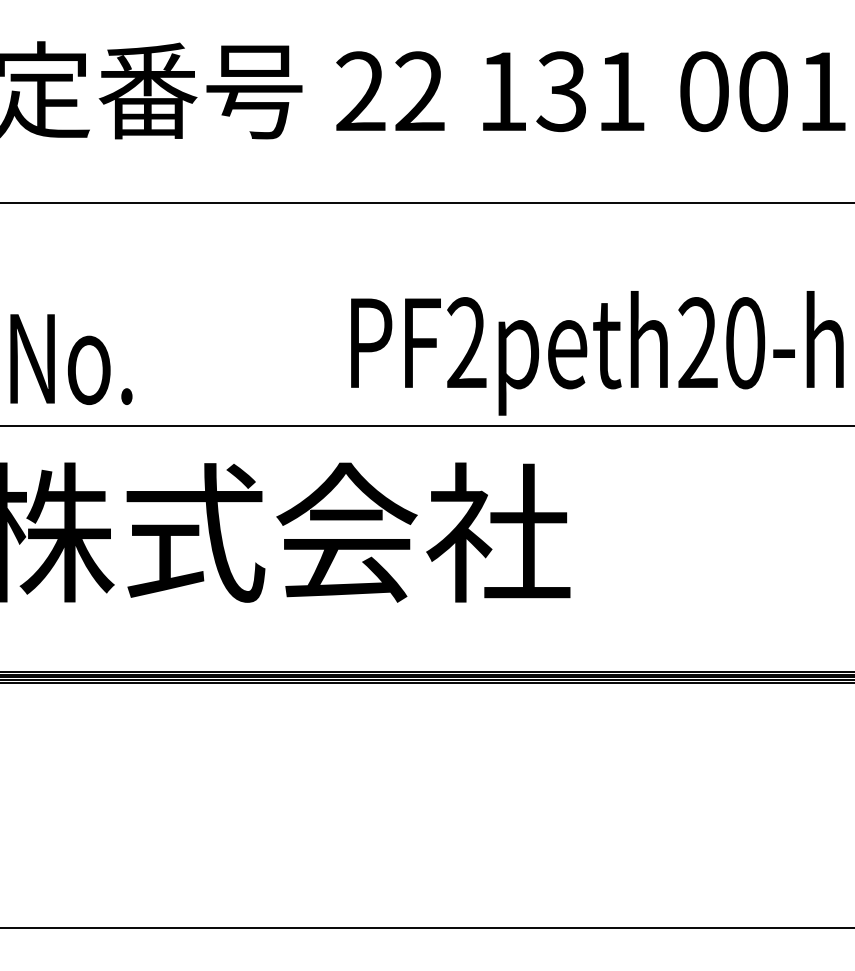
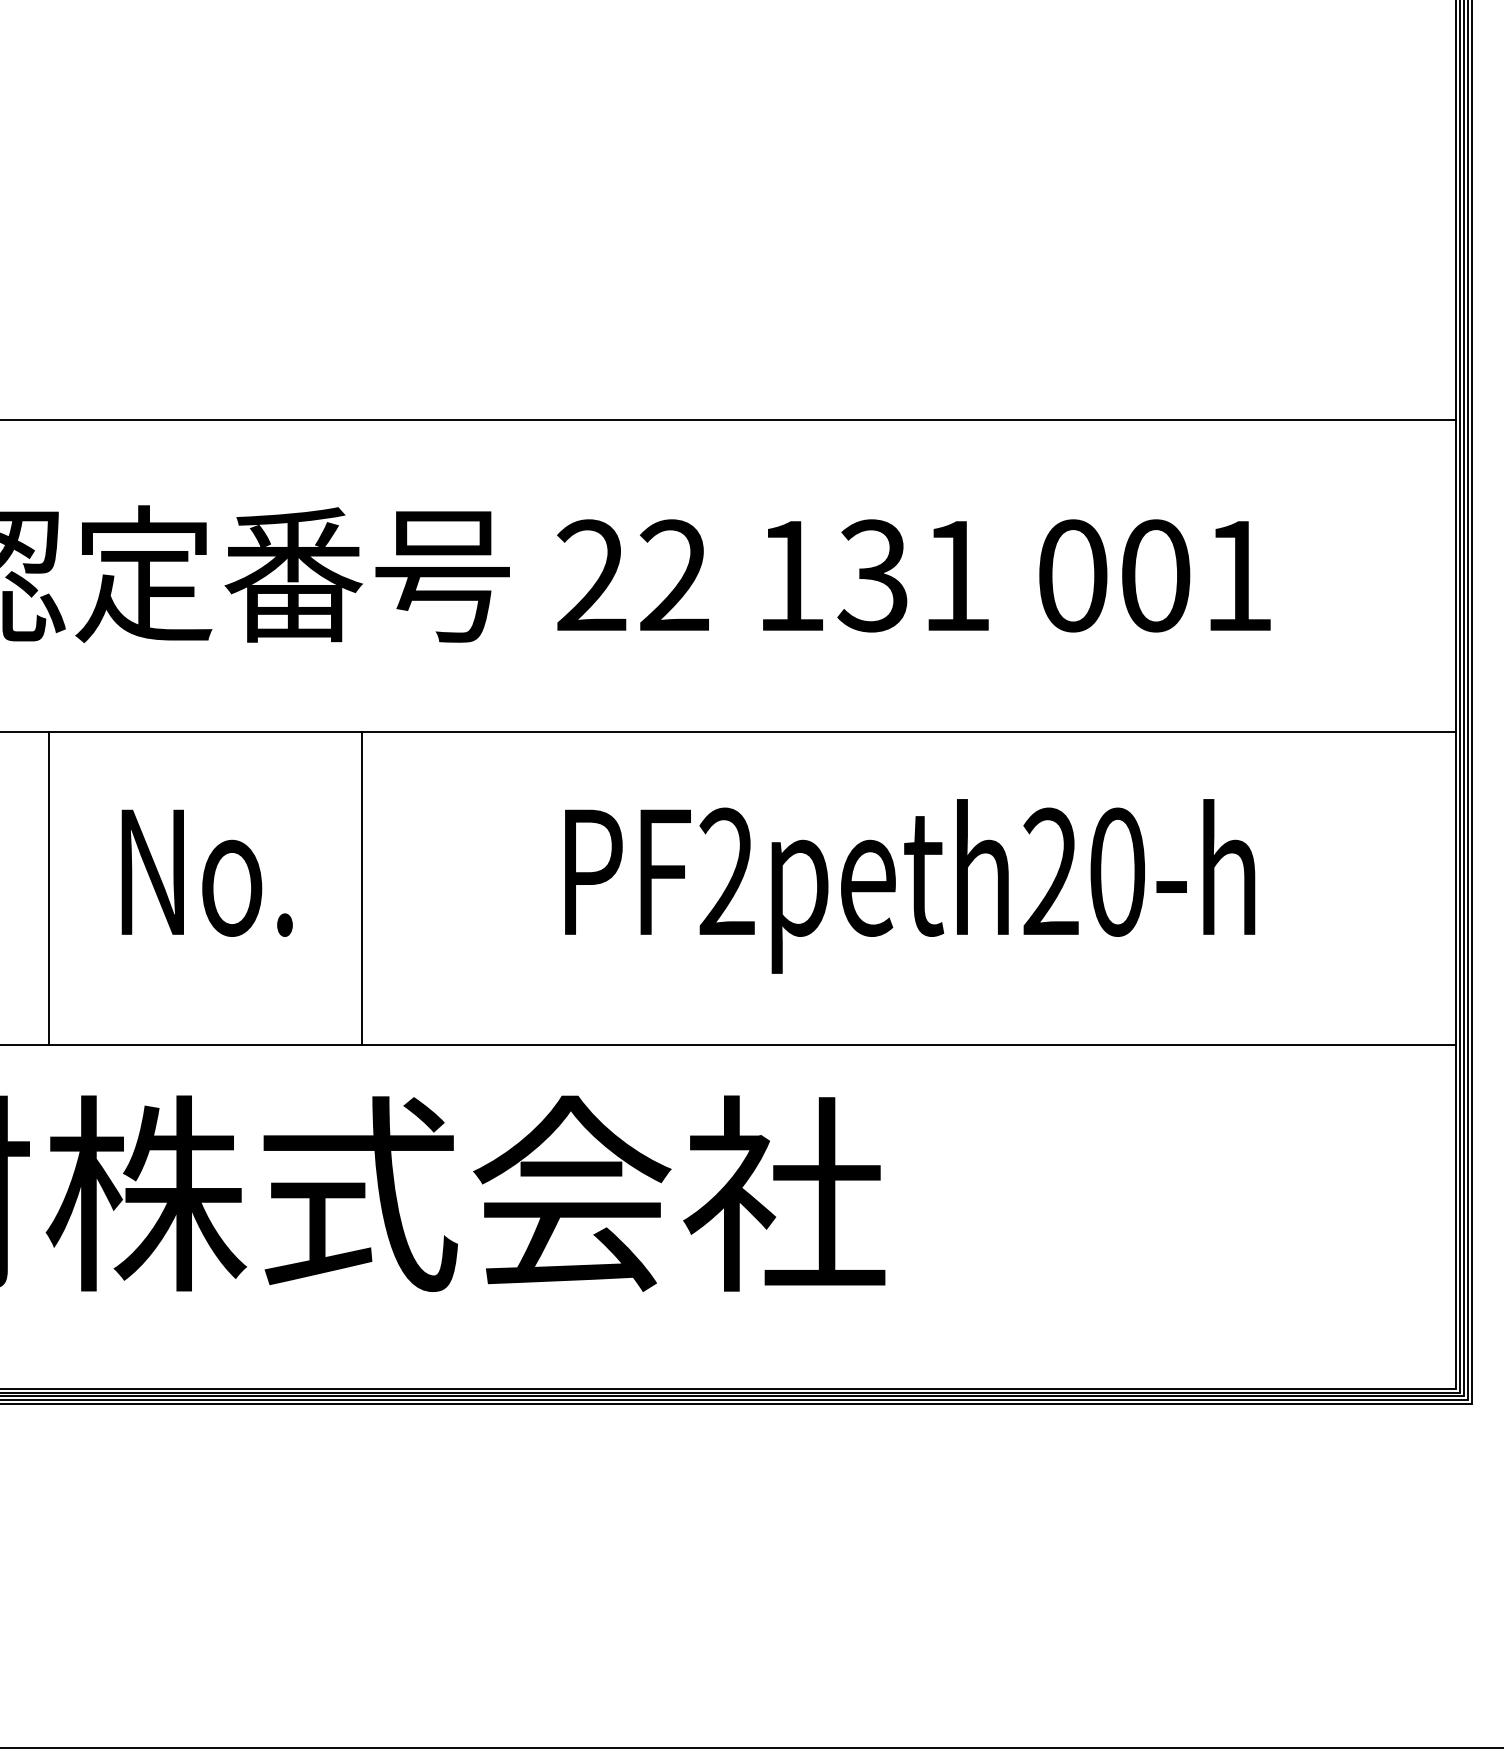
line: (196, 314) -> (361, 888), added
text: (597, 353) -> (910, 886), moved
text: (70, 359) -> (206, 872), moved

